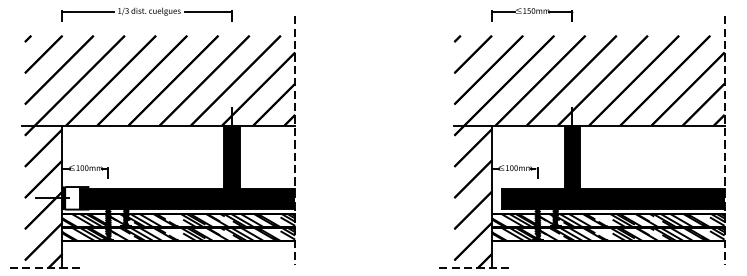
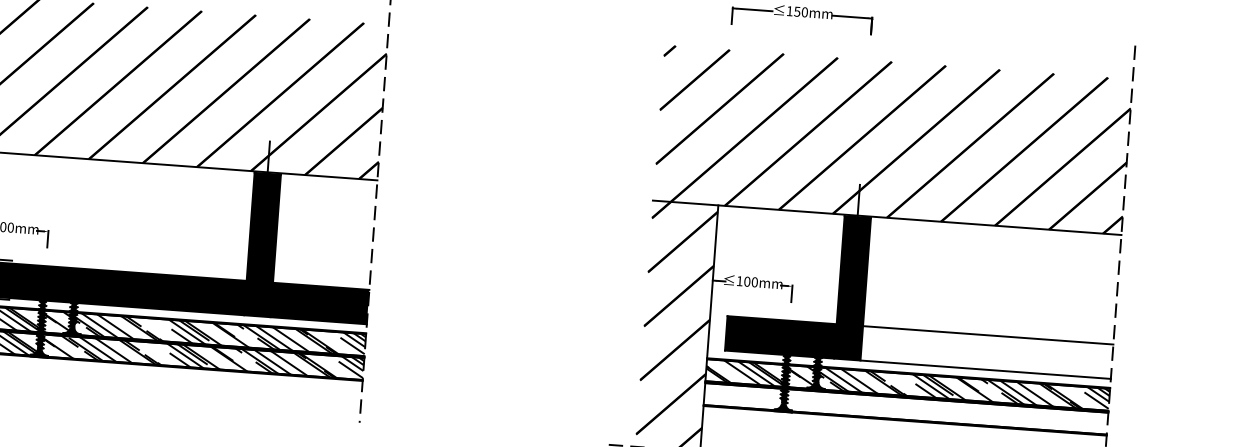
fill: (652, 198) -> (987, 352), removed
hatch: (607, 234) -> (904, 408), removed

